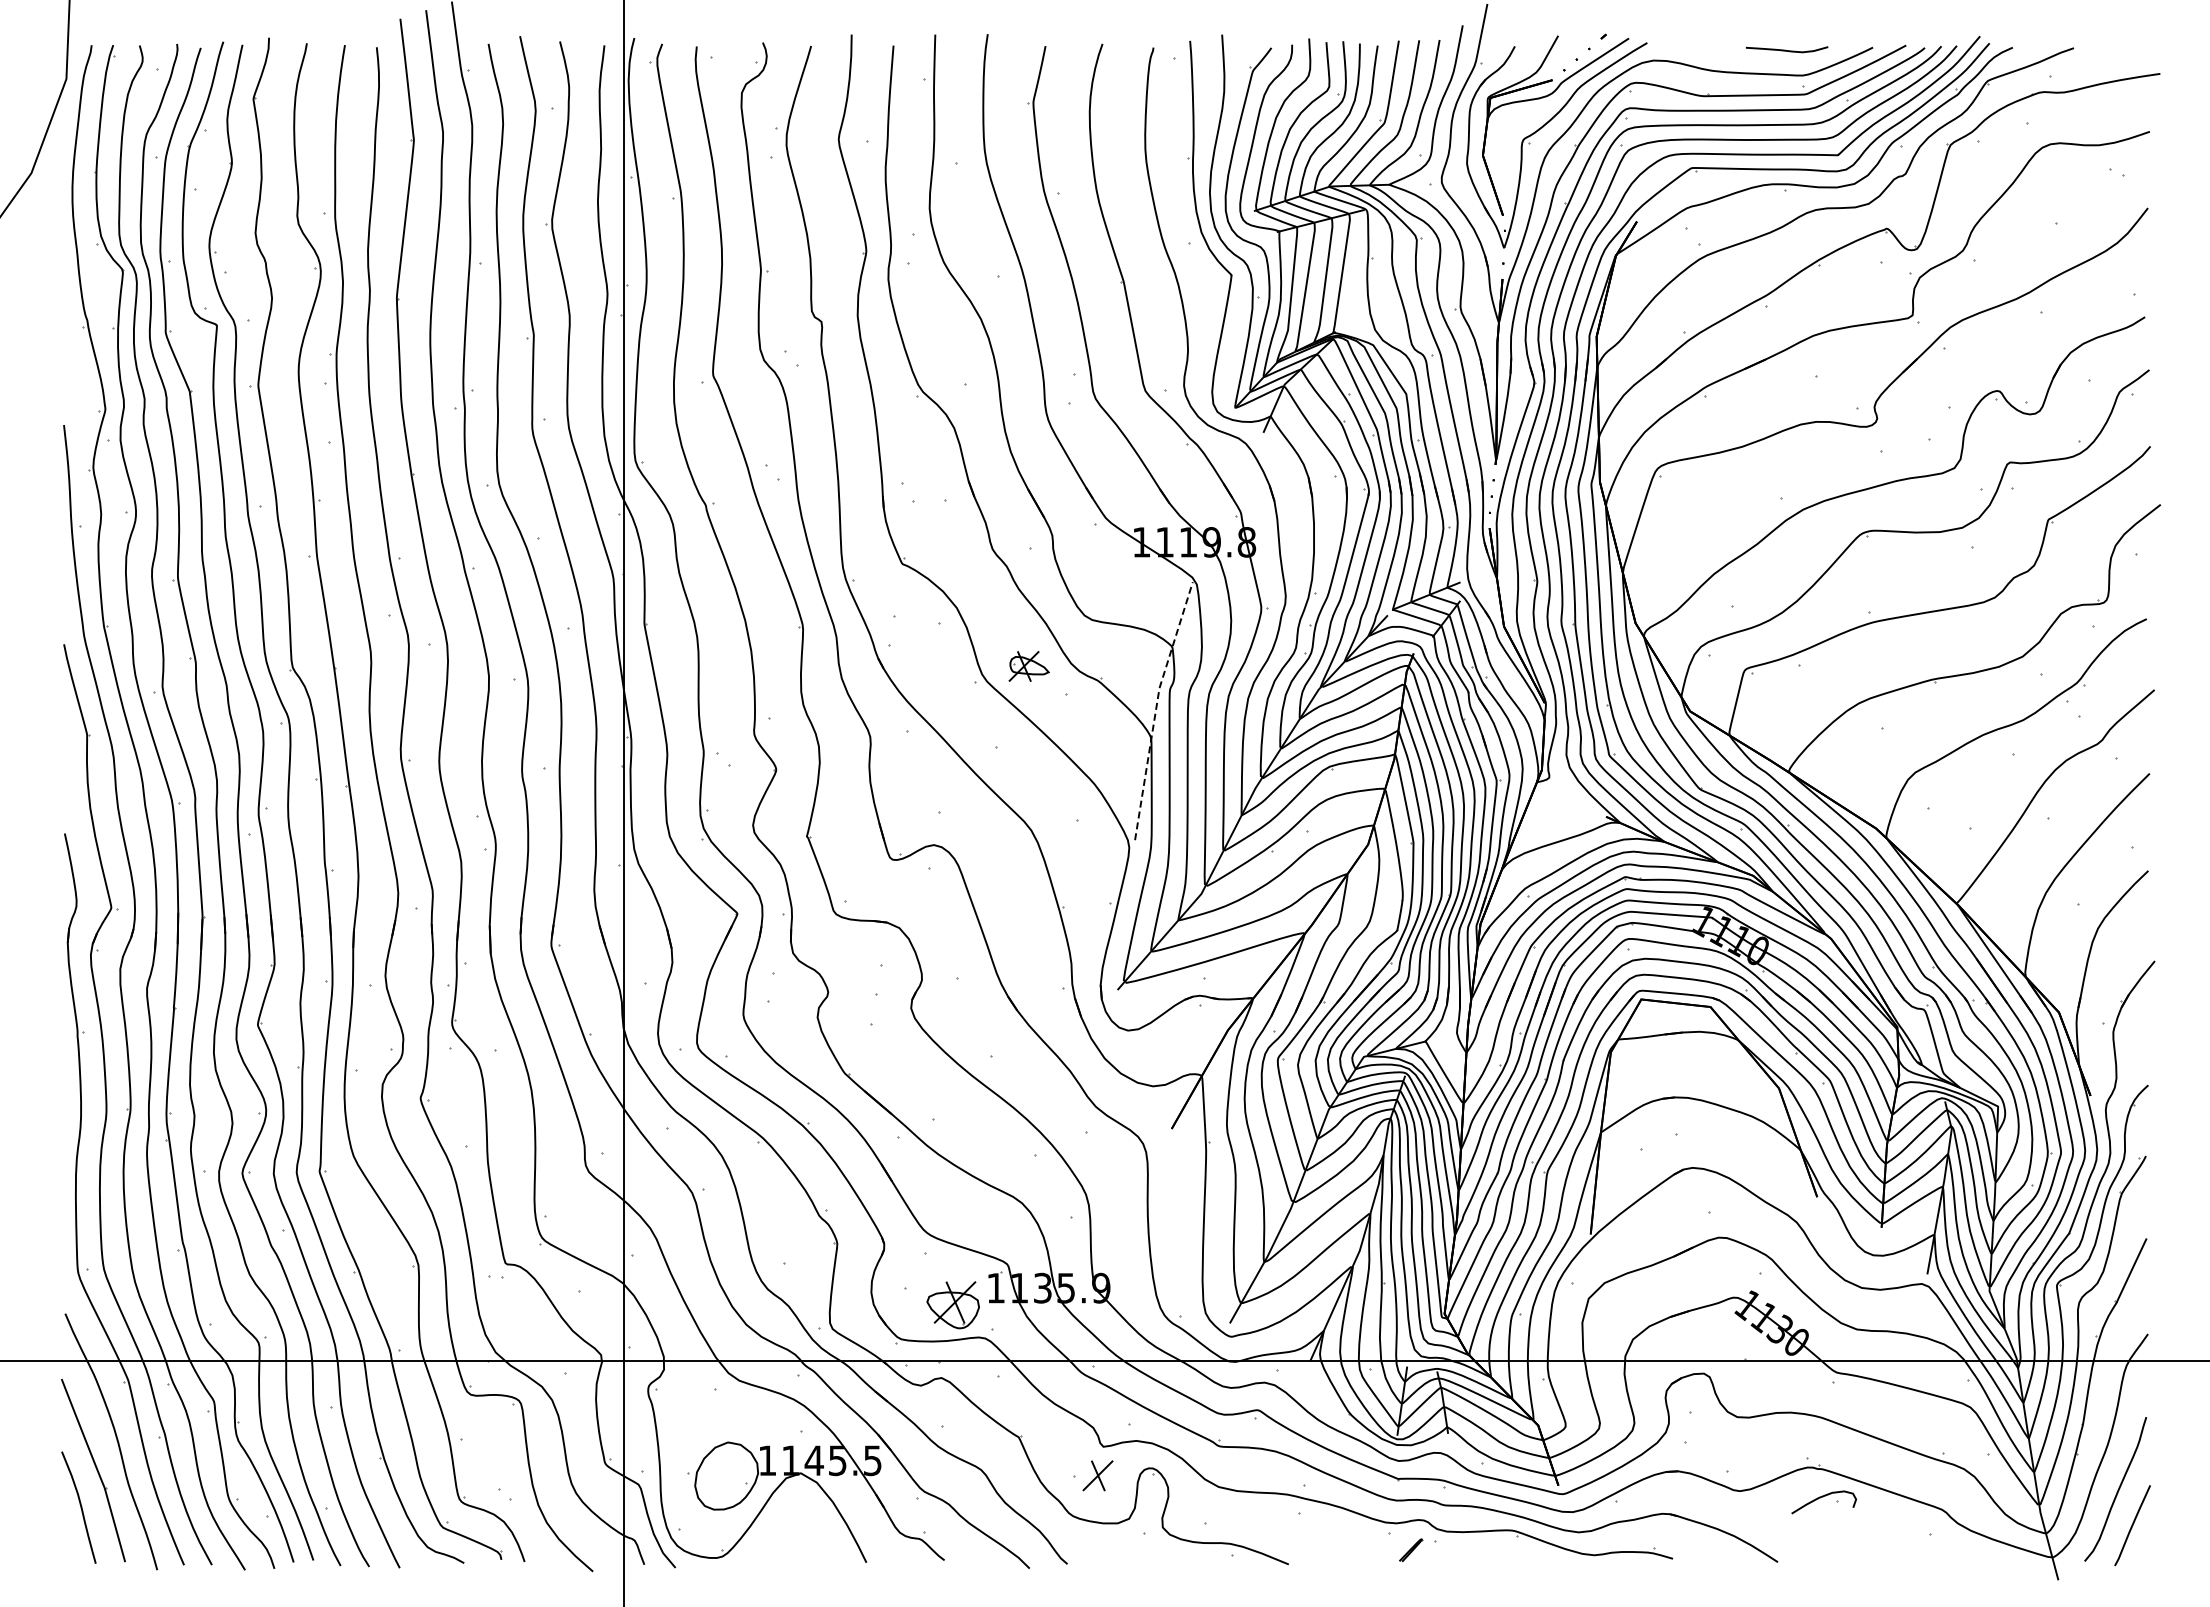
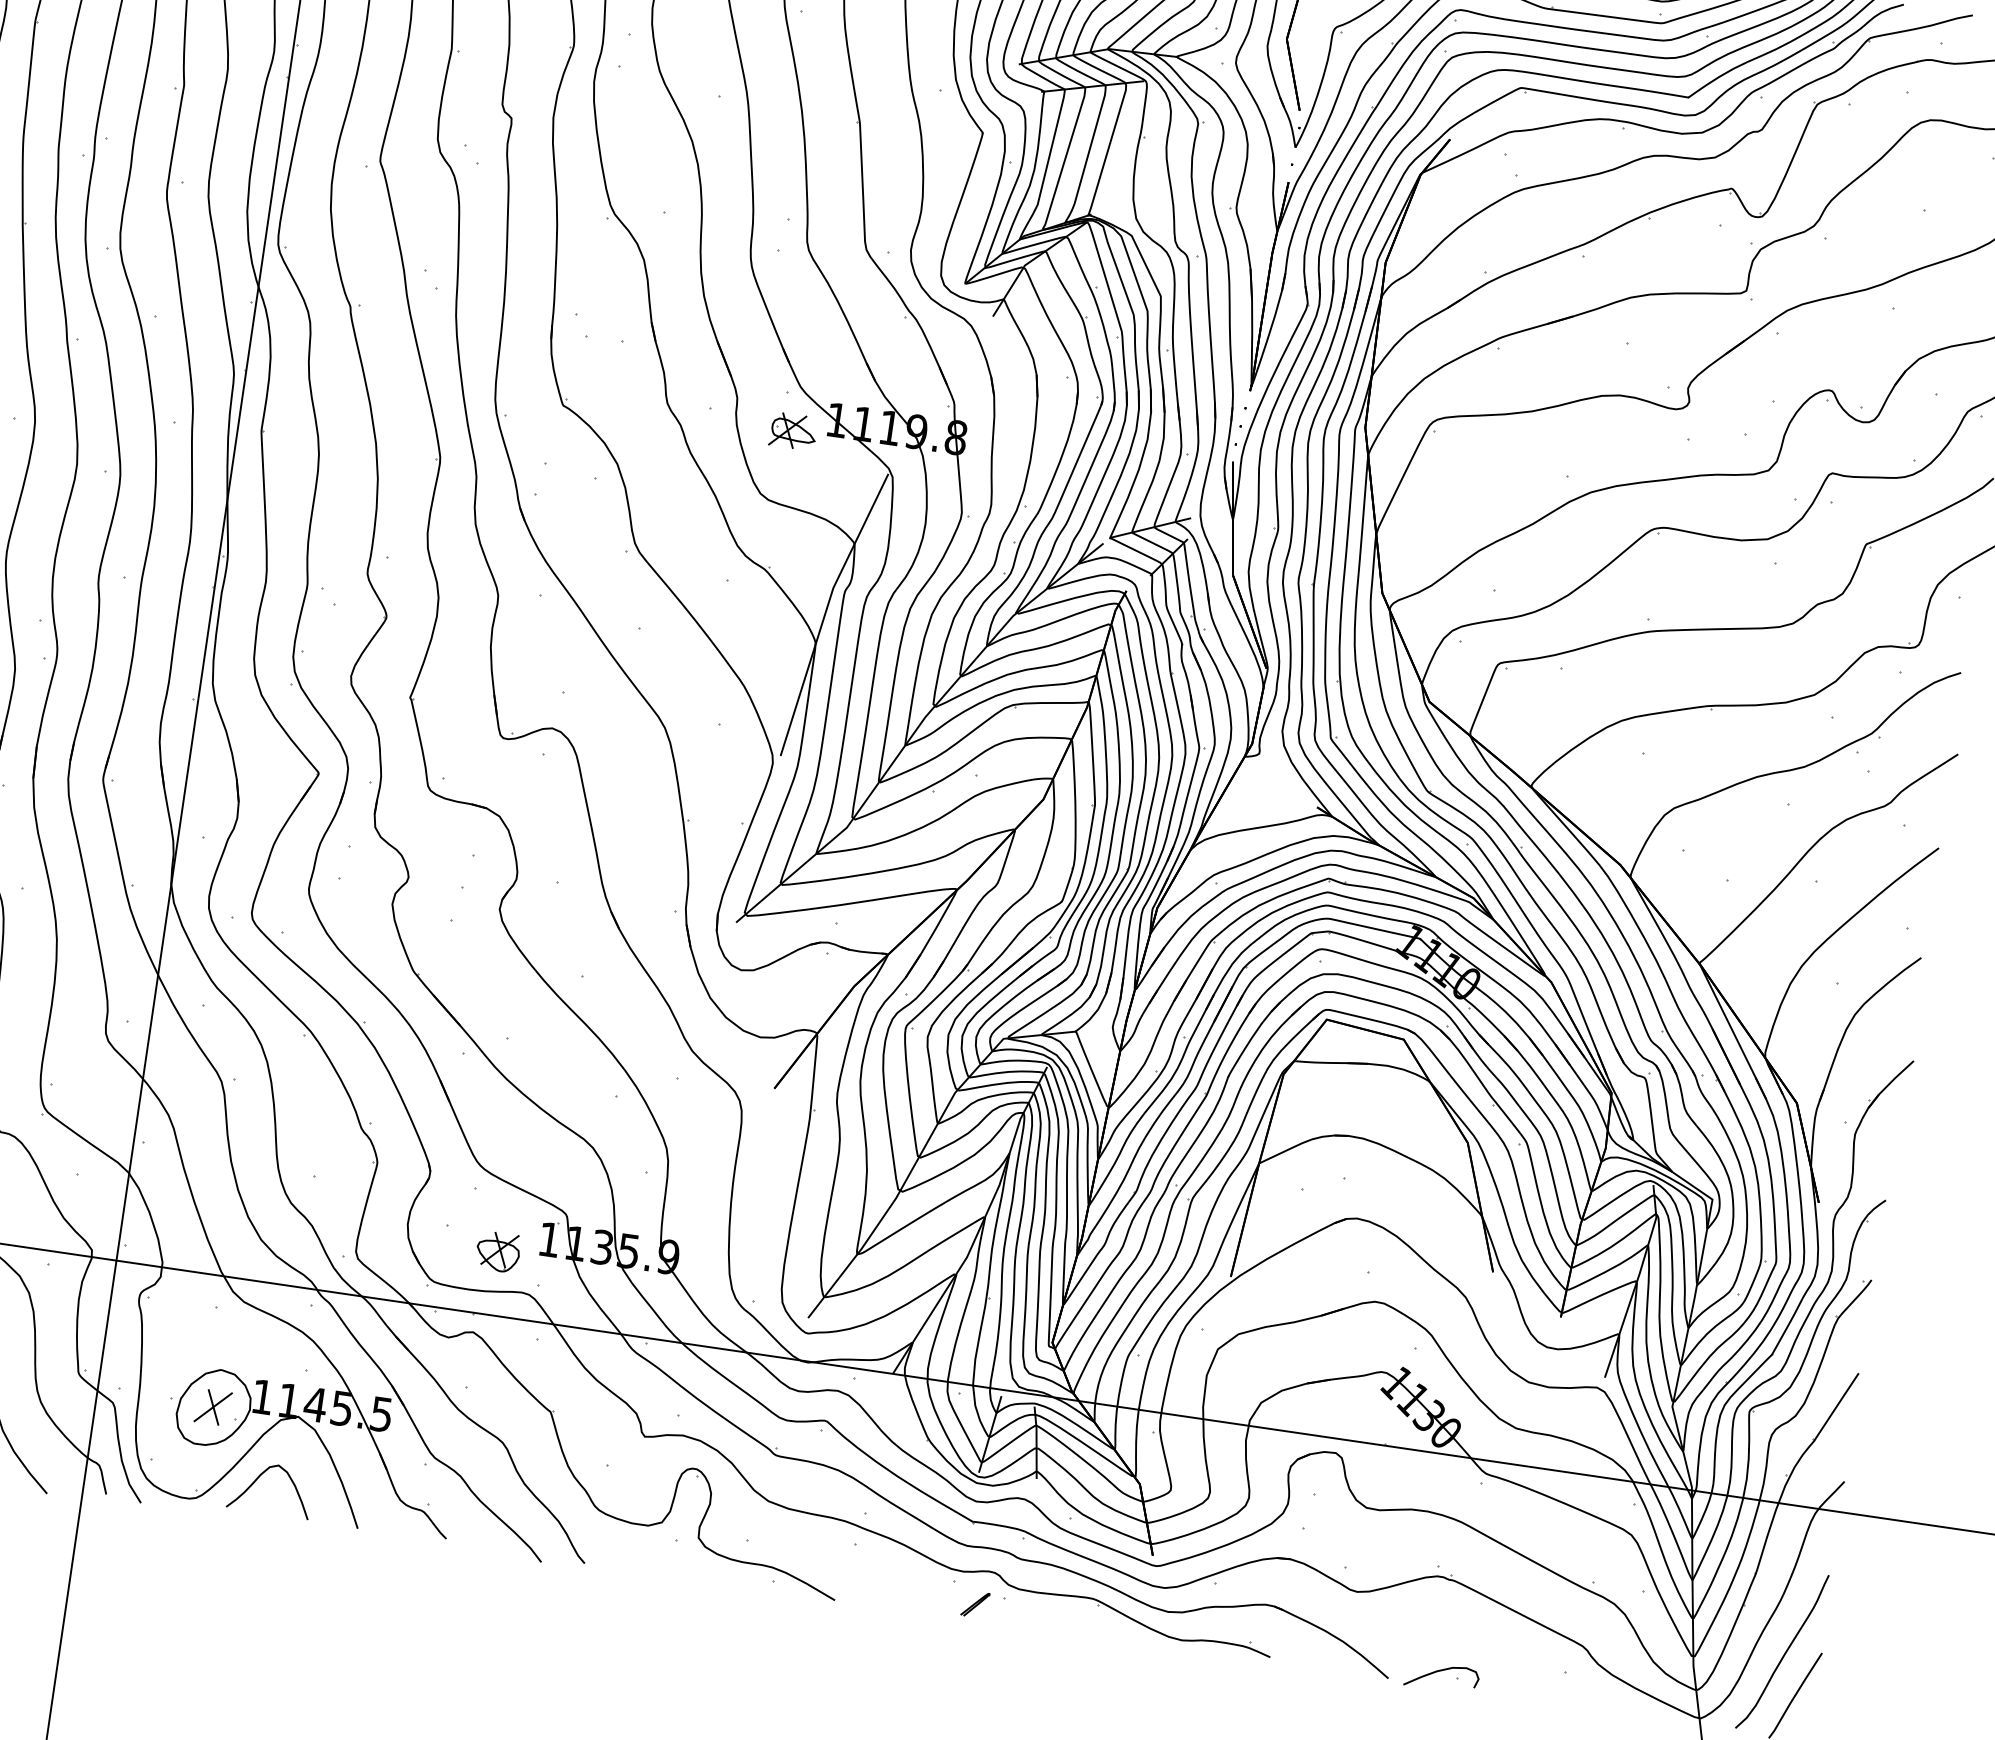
part: (1028, 666) -> (792, 431), moved
line: (1156, 708) -> (826, 610), dashed -> solid
part: (952, 1305) -> (497, 1252), size x0.71
part: (1097, 1475) -> (212, 1406), moved
part: (1824, 1502) -> (1442, 1677), moved
curve: (773, 1533) -> (257, 1480), added

